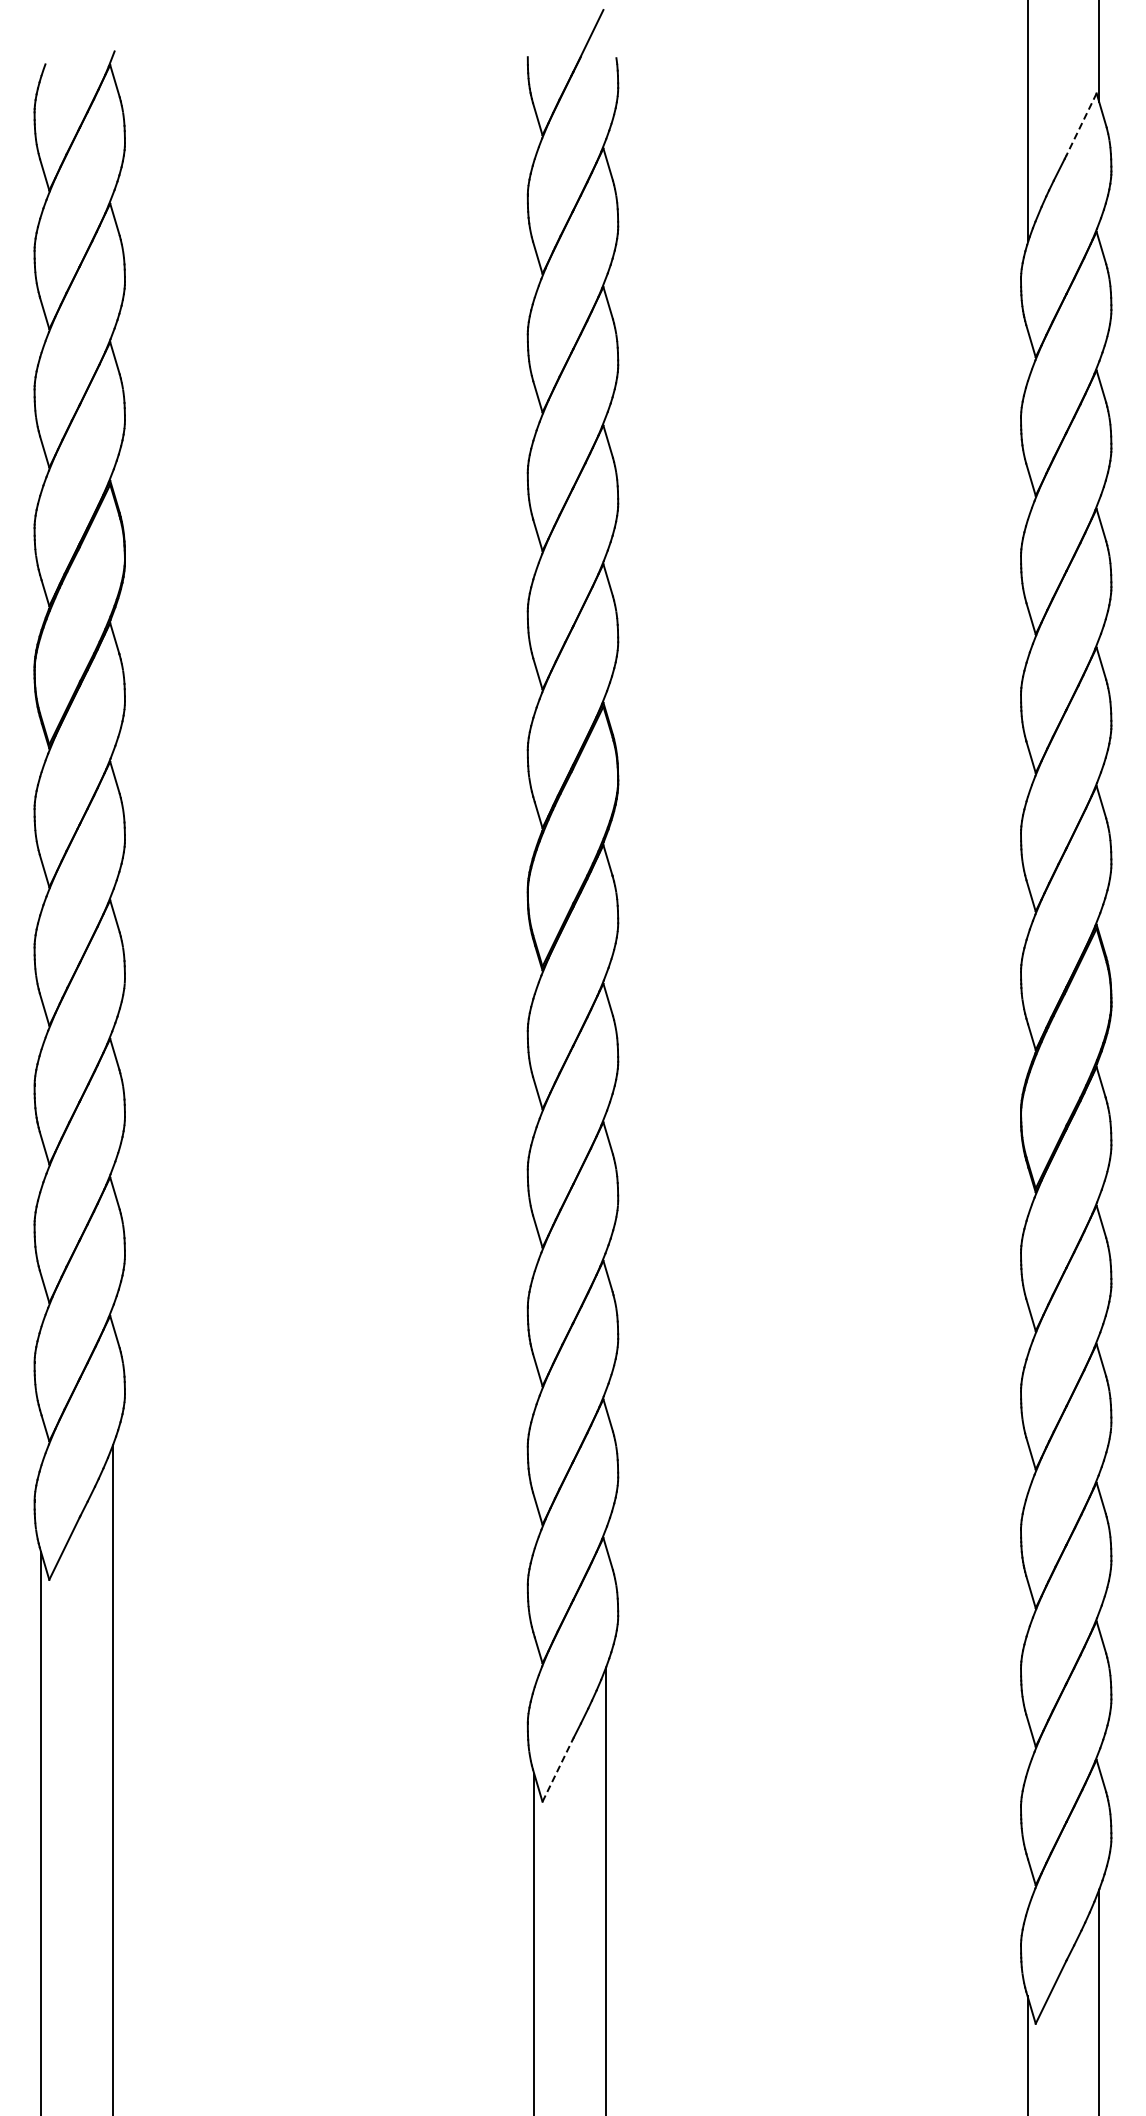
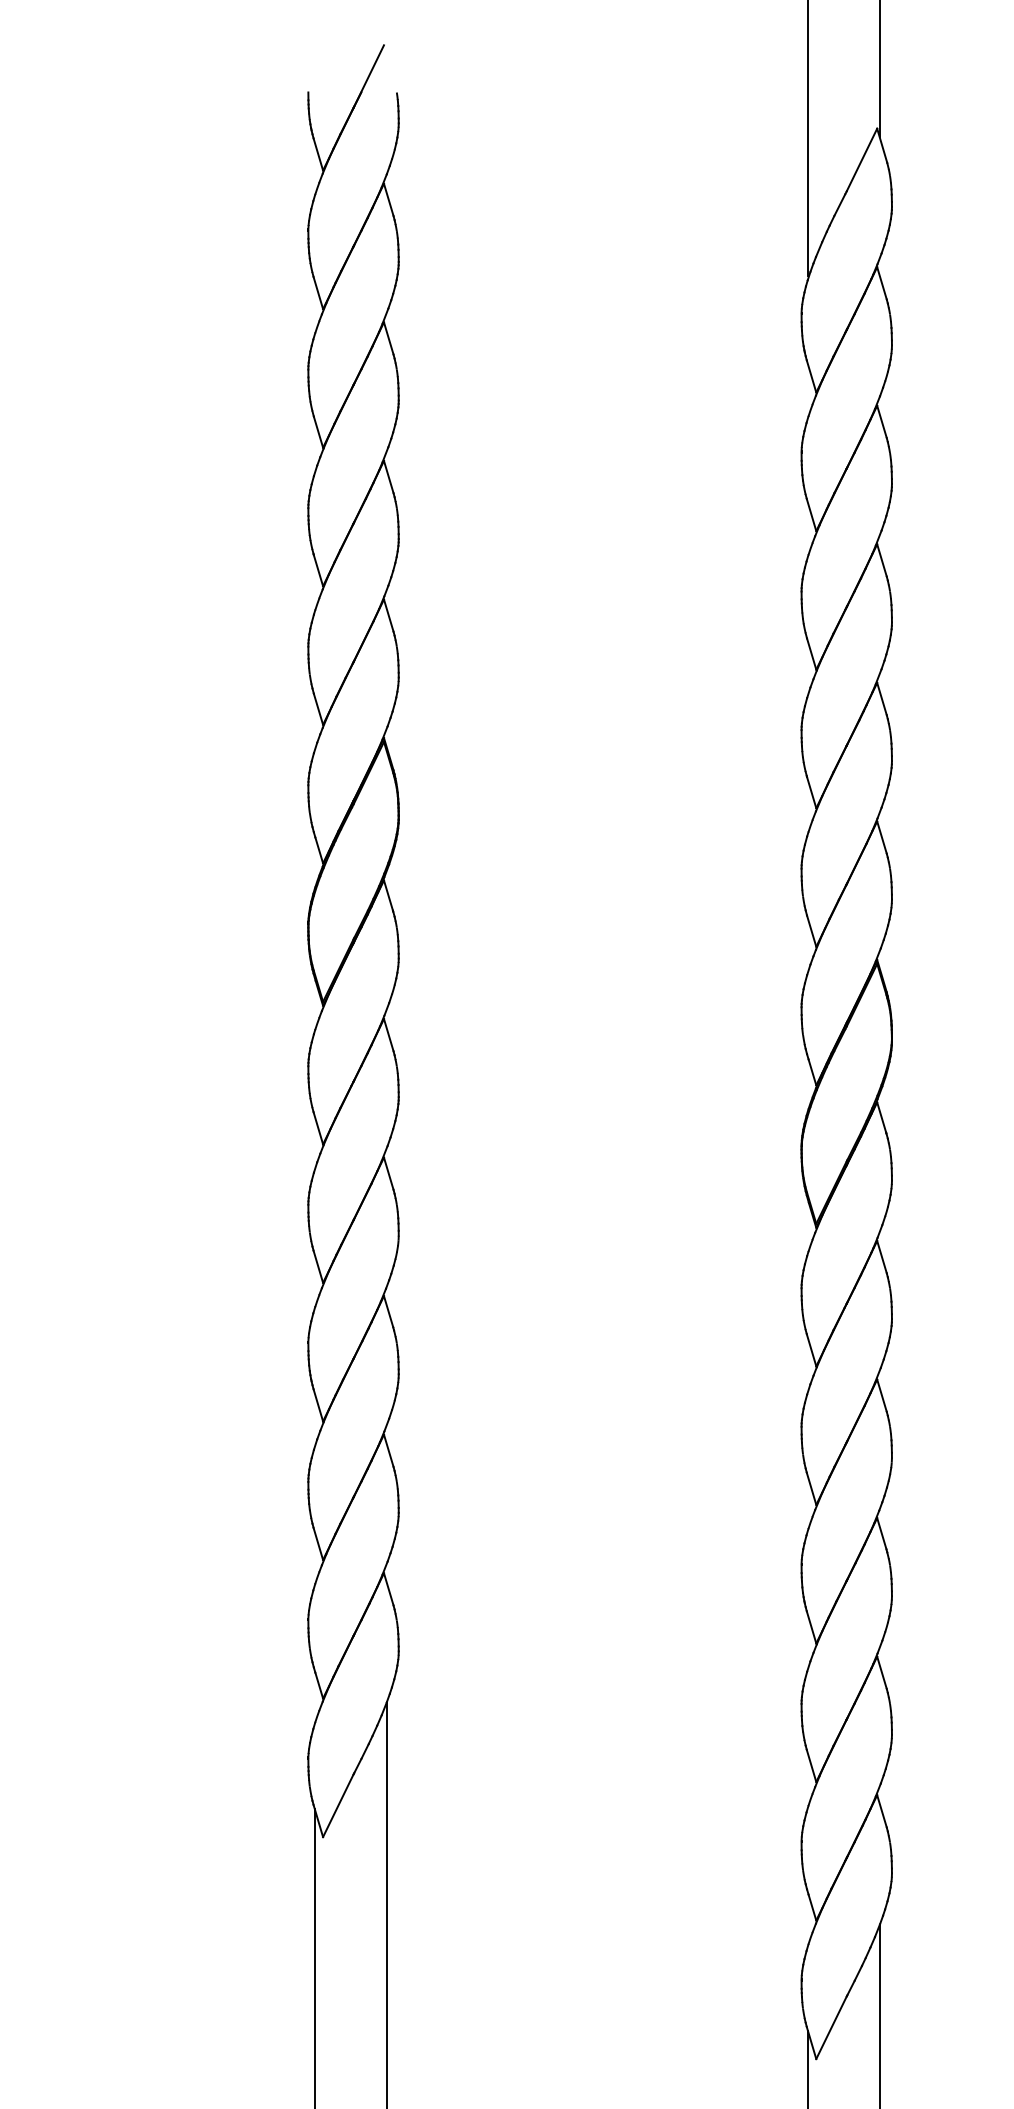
line: (1081, 124) -> (862, 159), dashed -> solid
line: (557, 1770) -> (338, 1805), dashed -> solid

